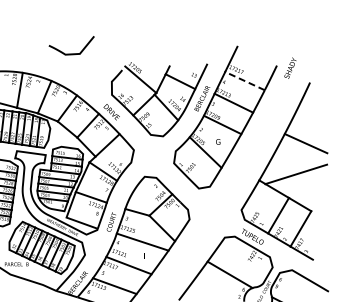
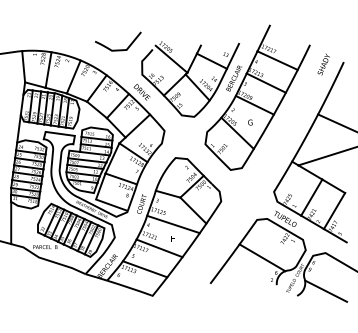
curve: (71, 53) -> (118, 49), moved
text: (290, 68) -> (323, 64), moved
line: (244, 80) -> (277, 60), dashed -> solid

